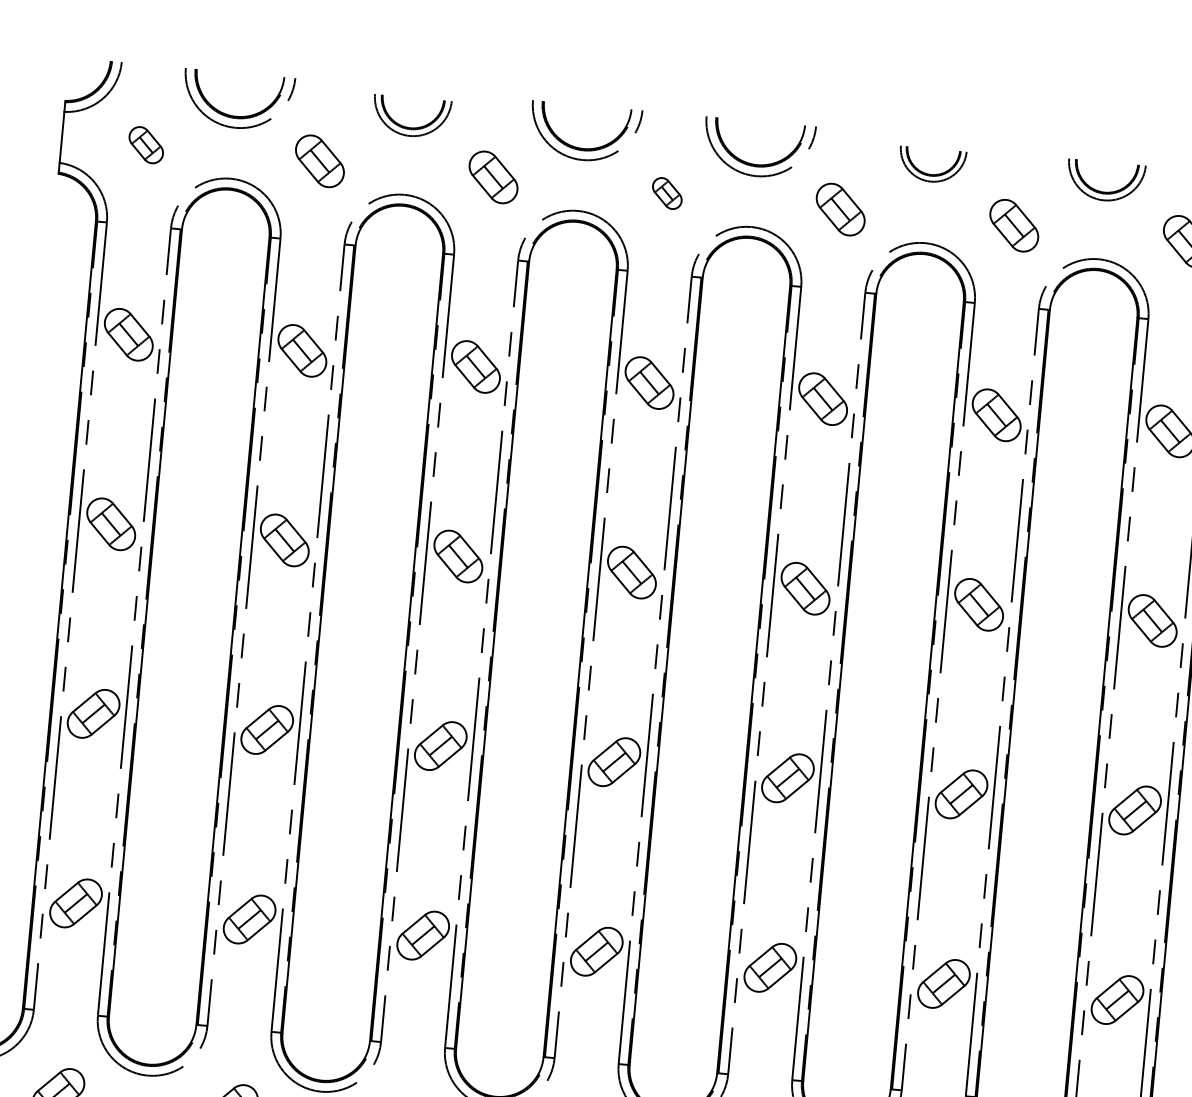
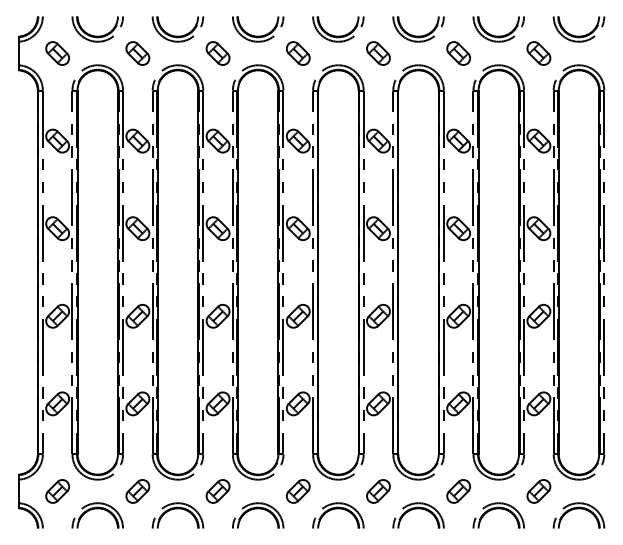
part: (410, 117) -> (177, 29), size x1.43
part: (146, 145) -> (57, 53), size x1.43
part: (932, 165) -> (418, 29), size x1.67
part: (1105, 181) -> (498, 29), size x1.43
part: (667, 193) -> (298, 53), size x1.67

